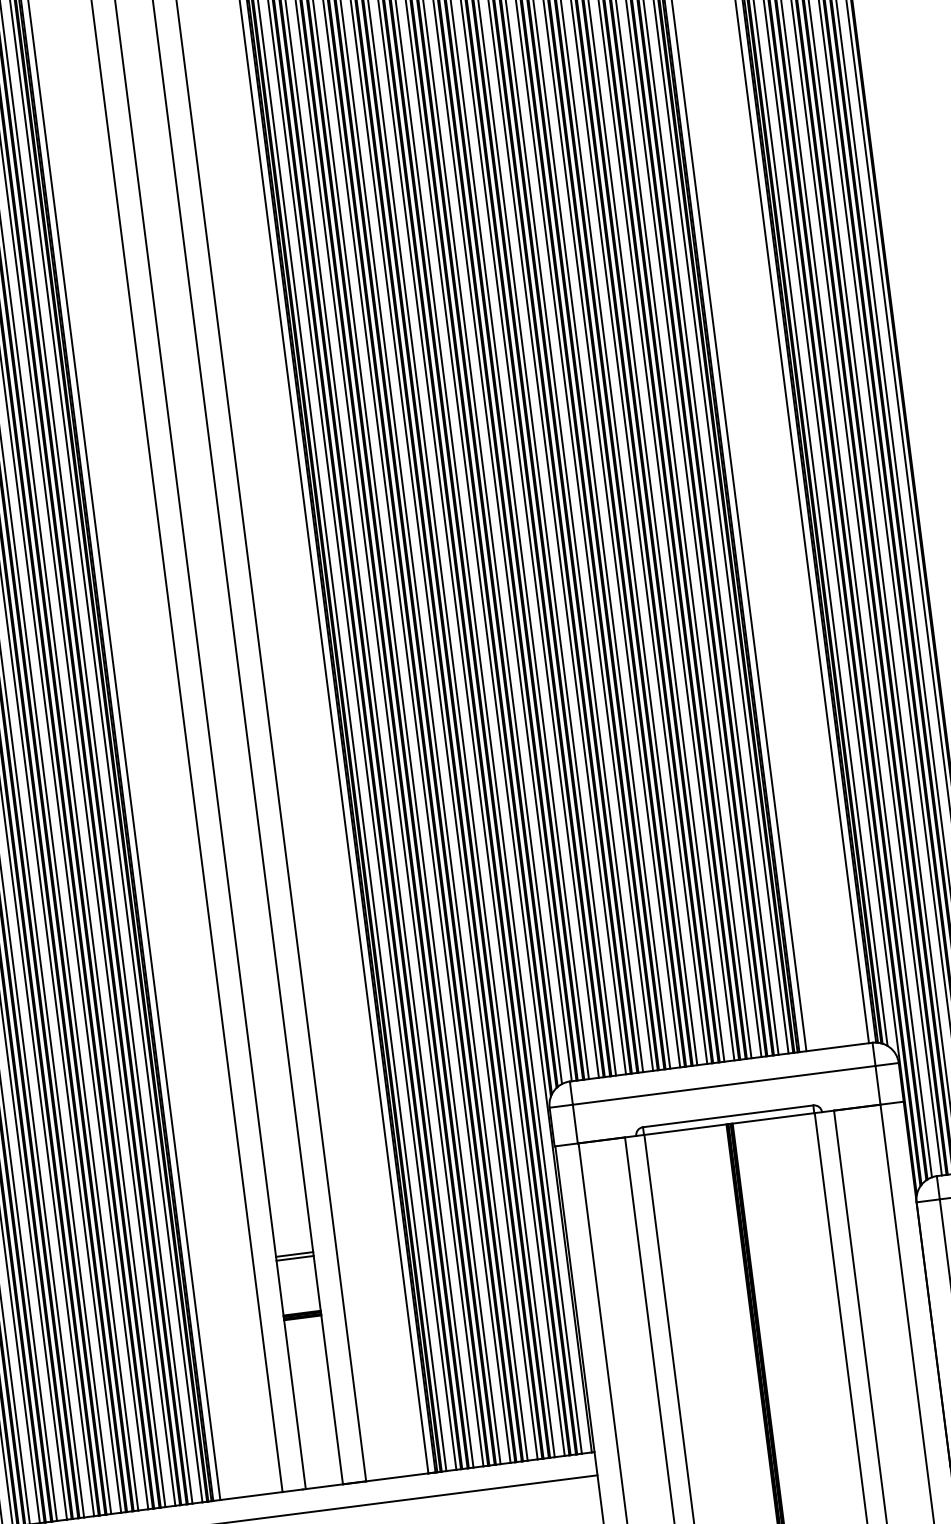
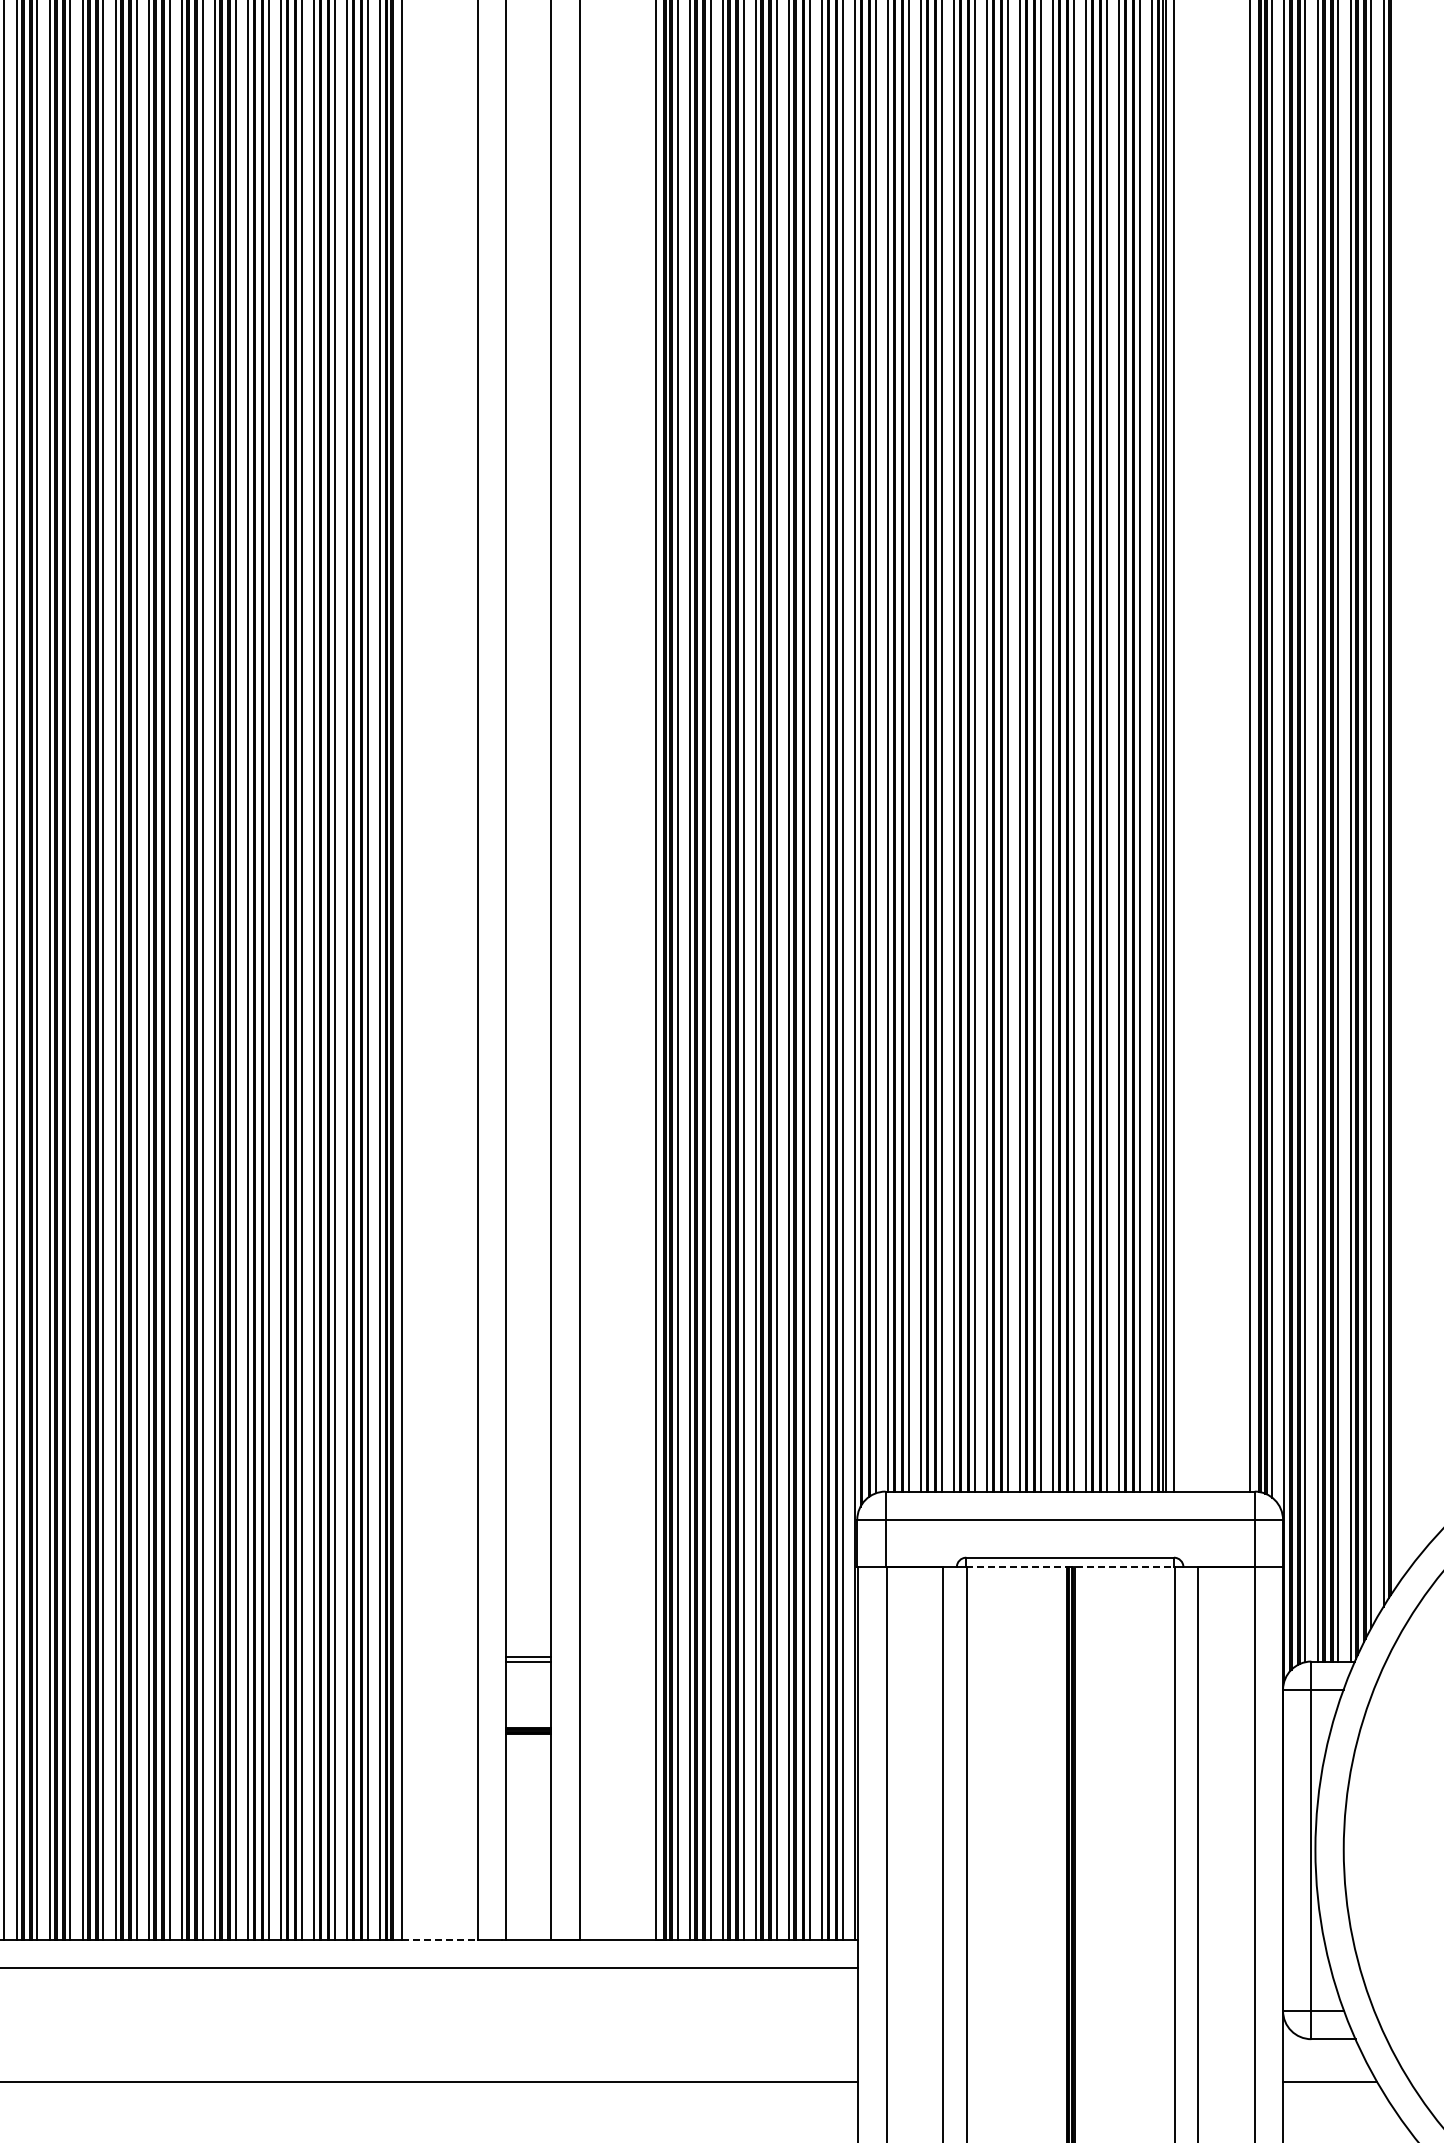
line: (729, 1124) -> (1070, 1567), solid -> dashed
line: (251, 1496) -> (439, 1940), solid -> dashed

